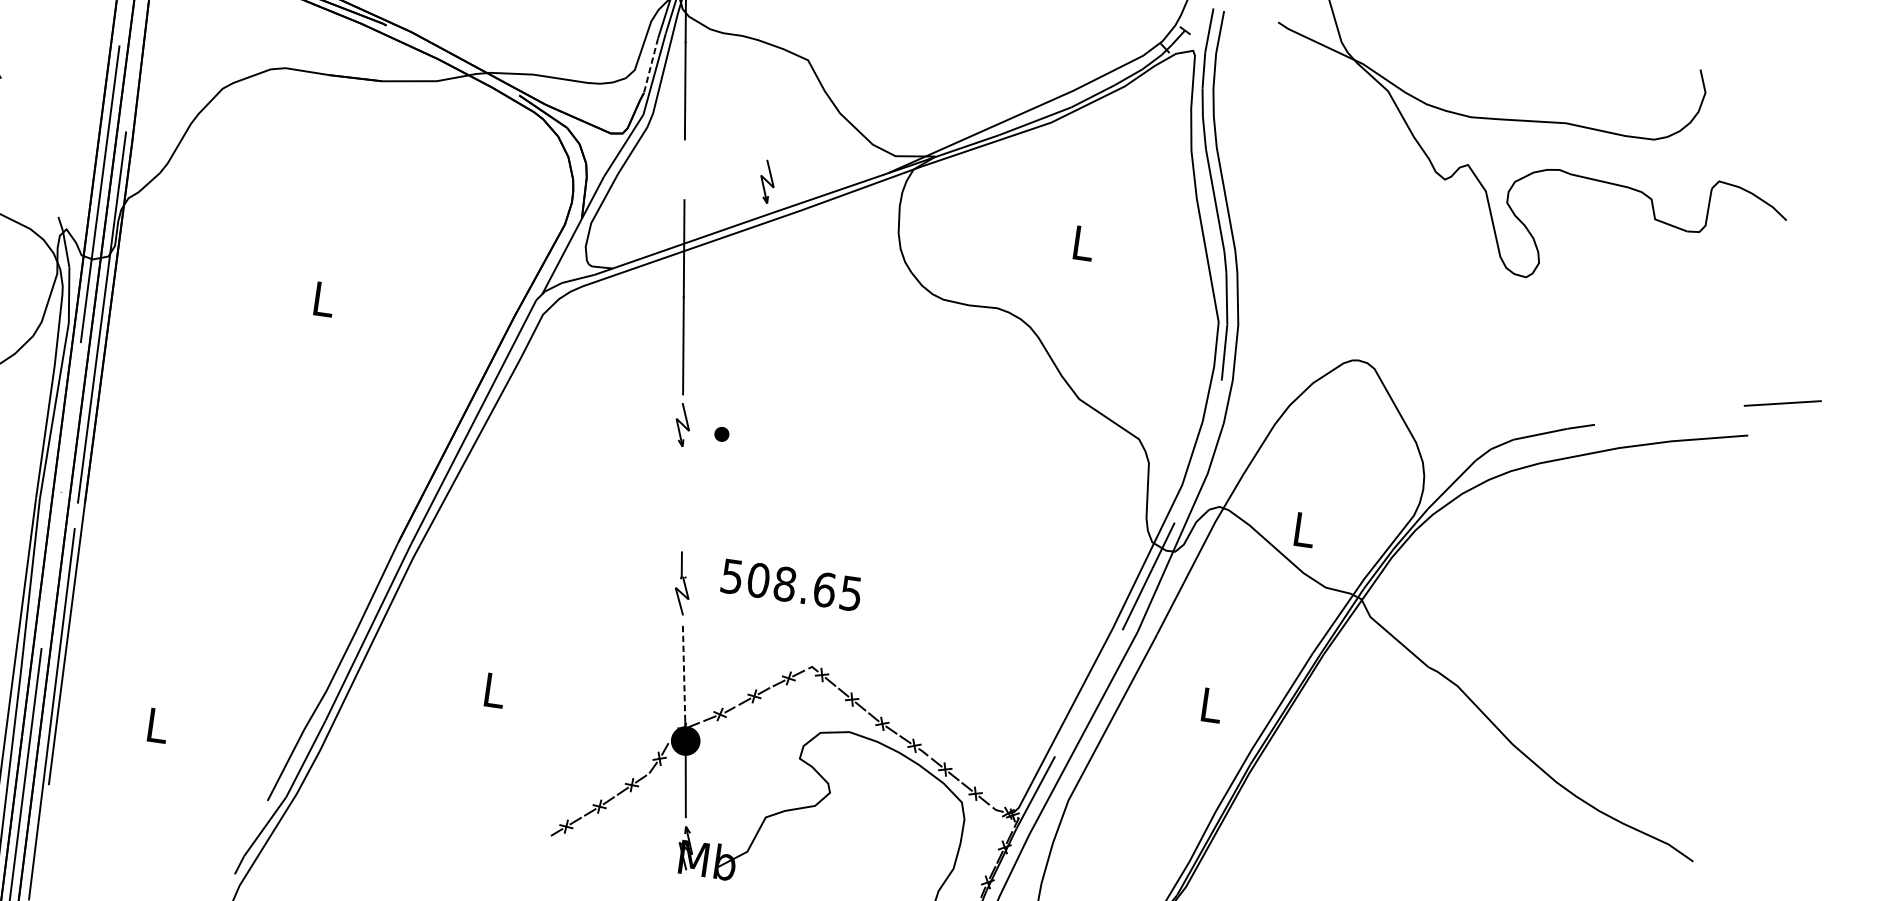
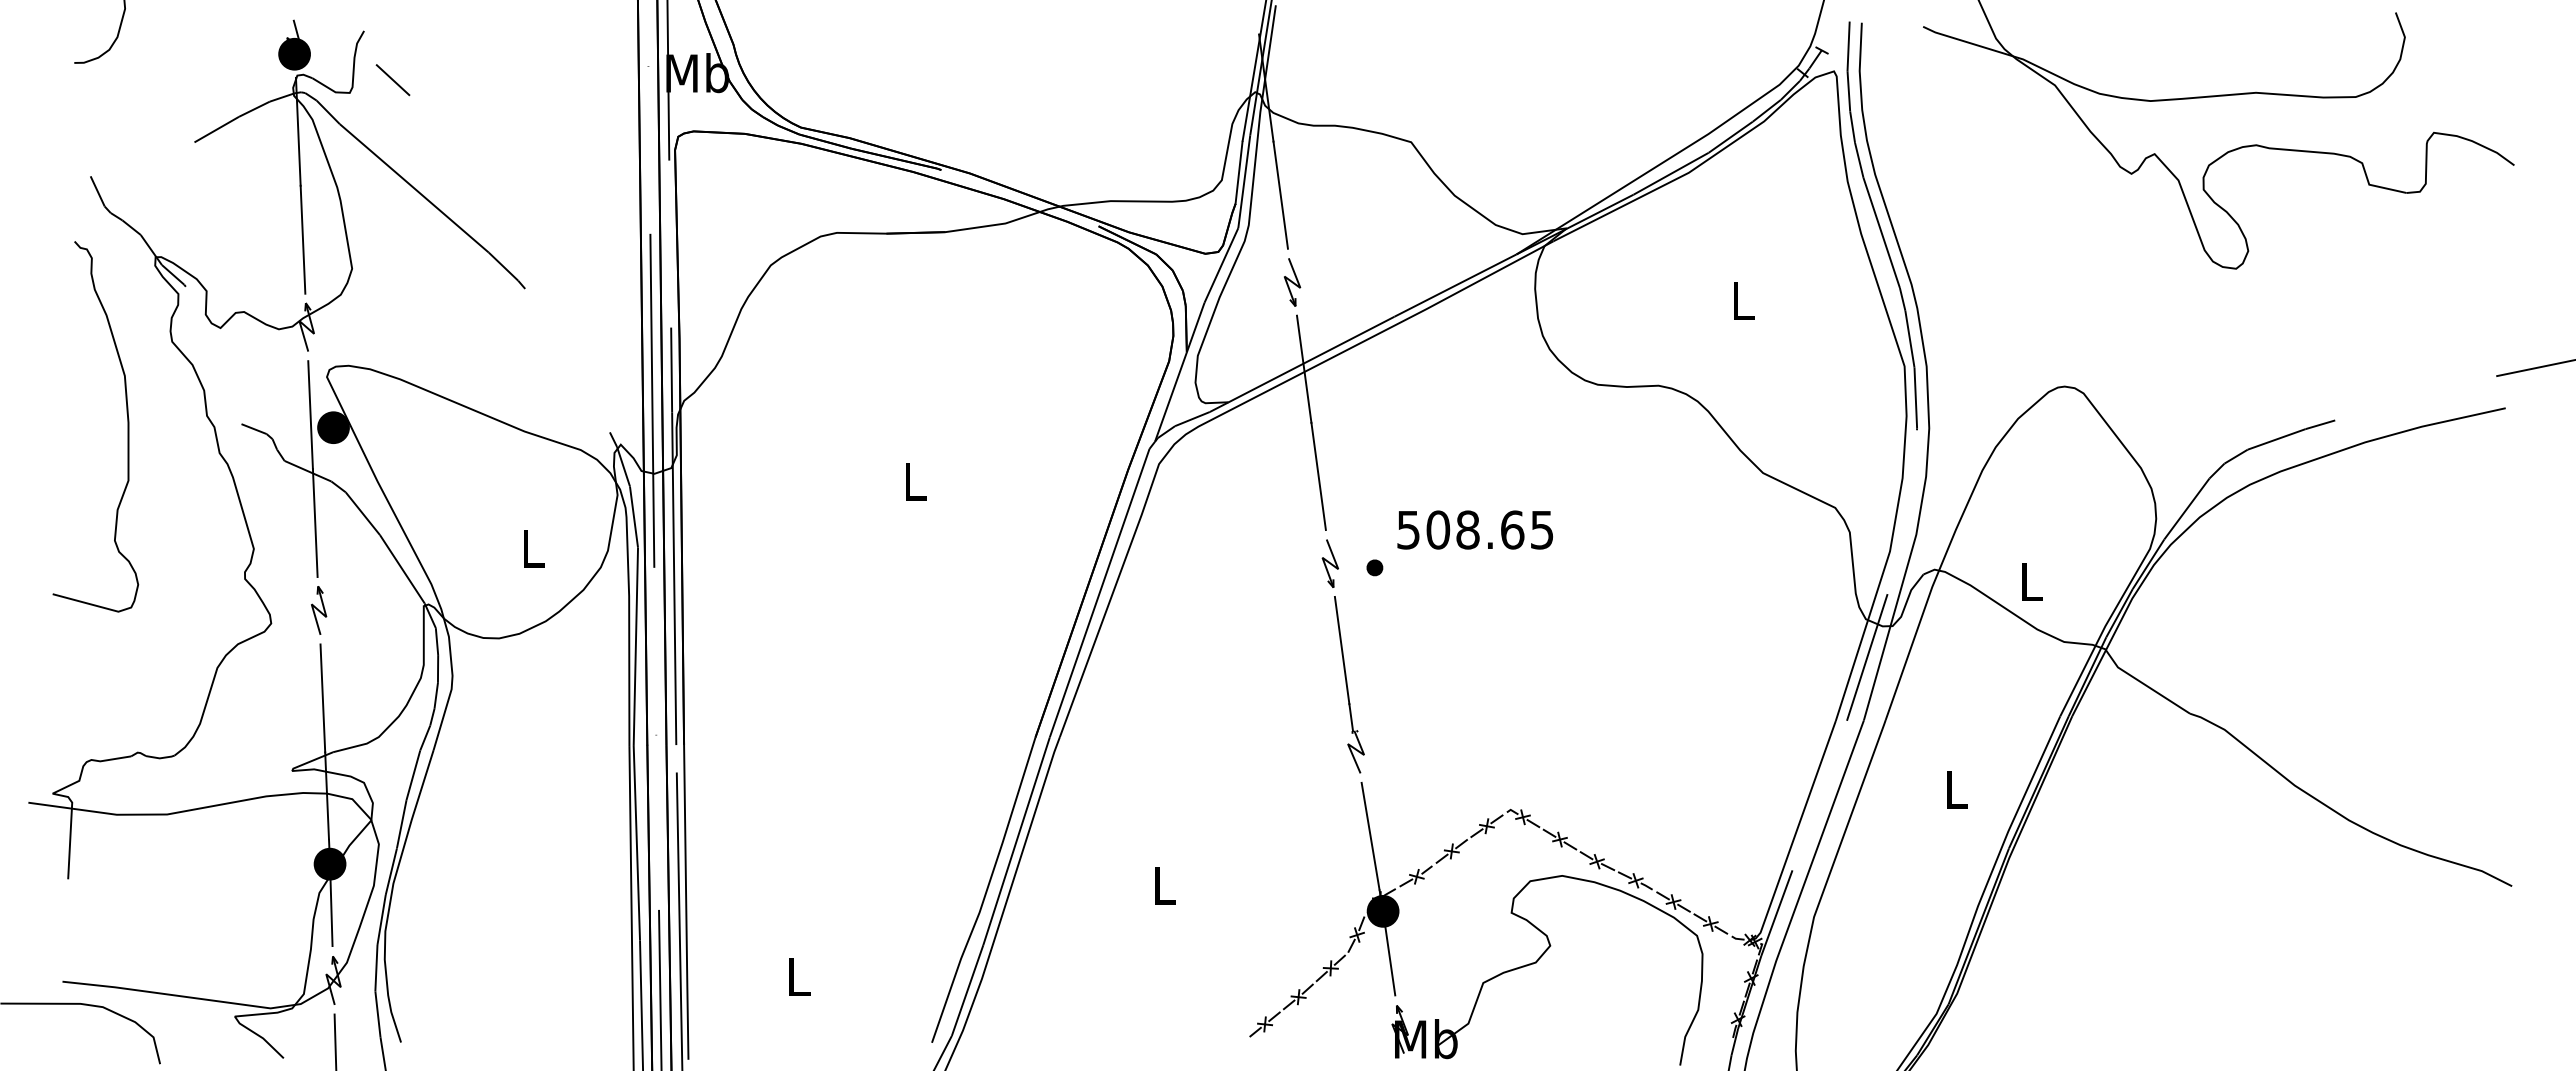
line: (650, 66) -> (1238, 173), dashed -> solid
part: (767, 181) -> (1292, 282), moved
line: (681, 503) -> (1341, 650), added
text: (790, 584) -> (1474, 529), moved
line: (684, 671) -> (1370, 835), dashed -> solid

